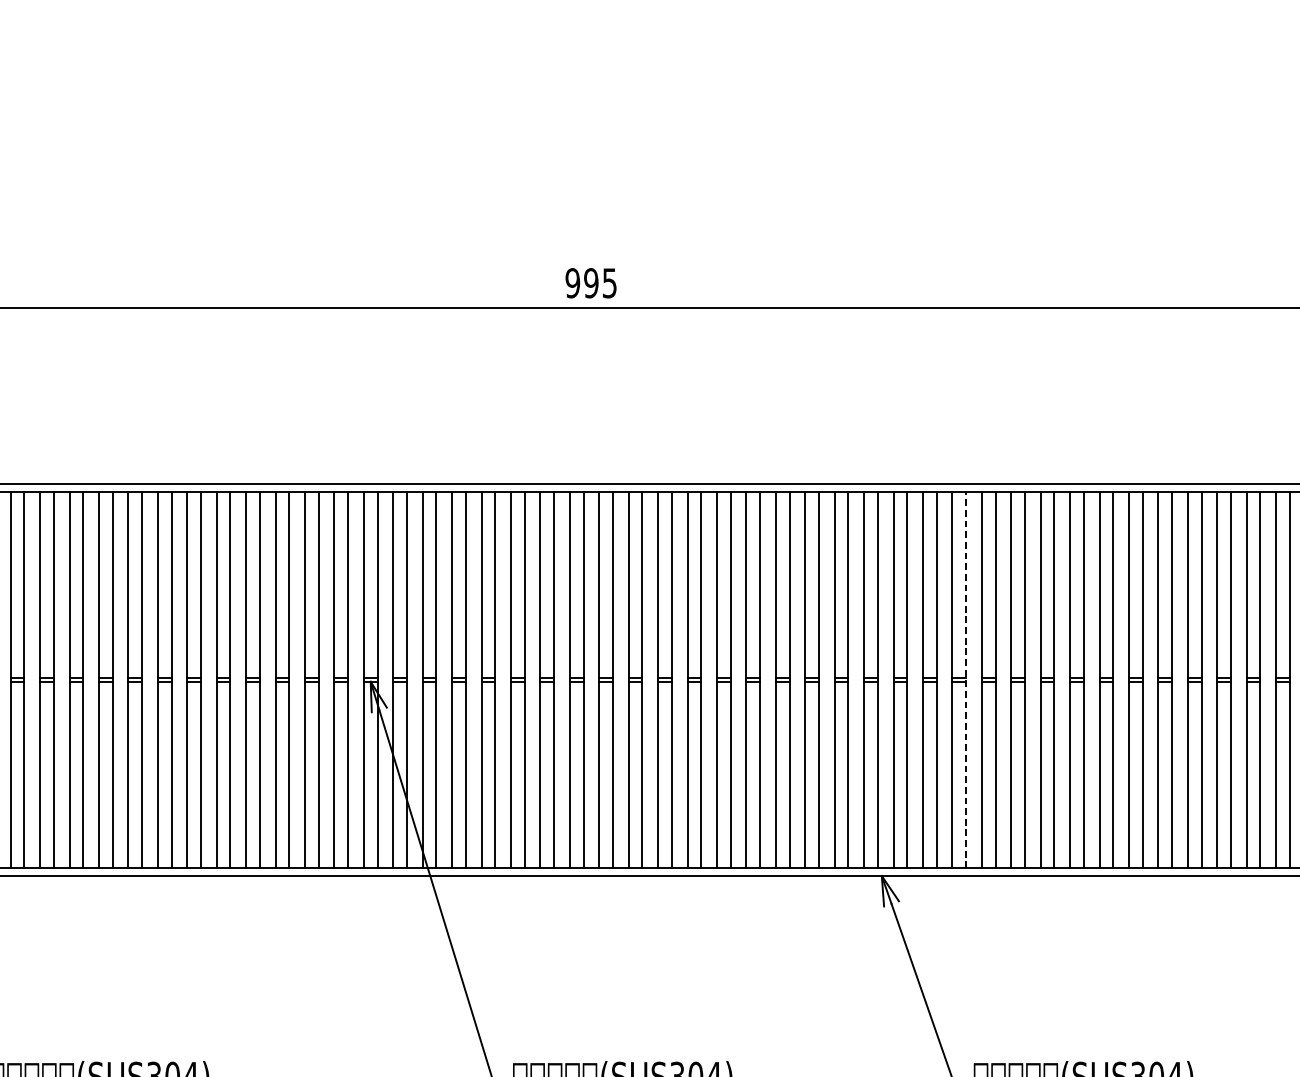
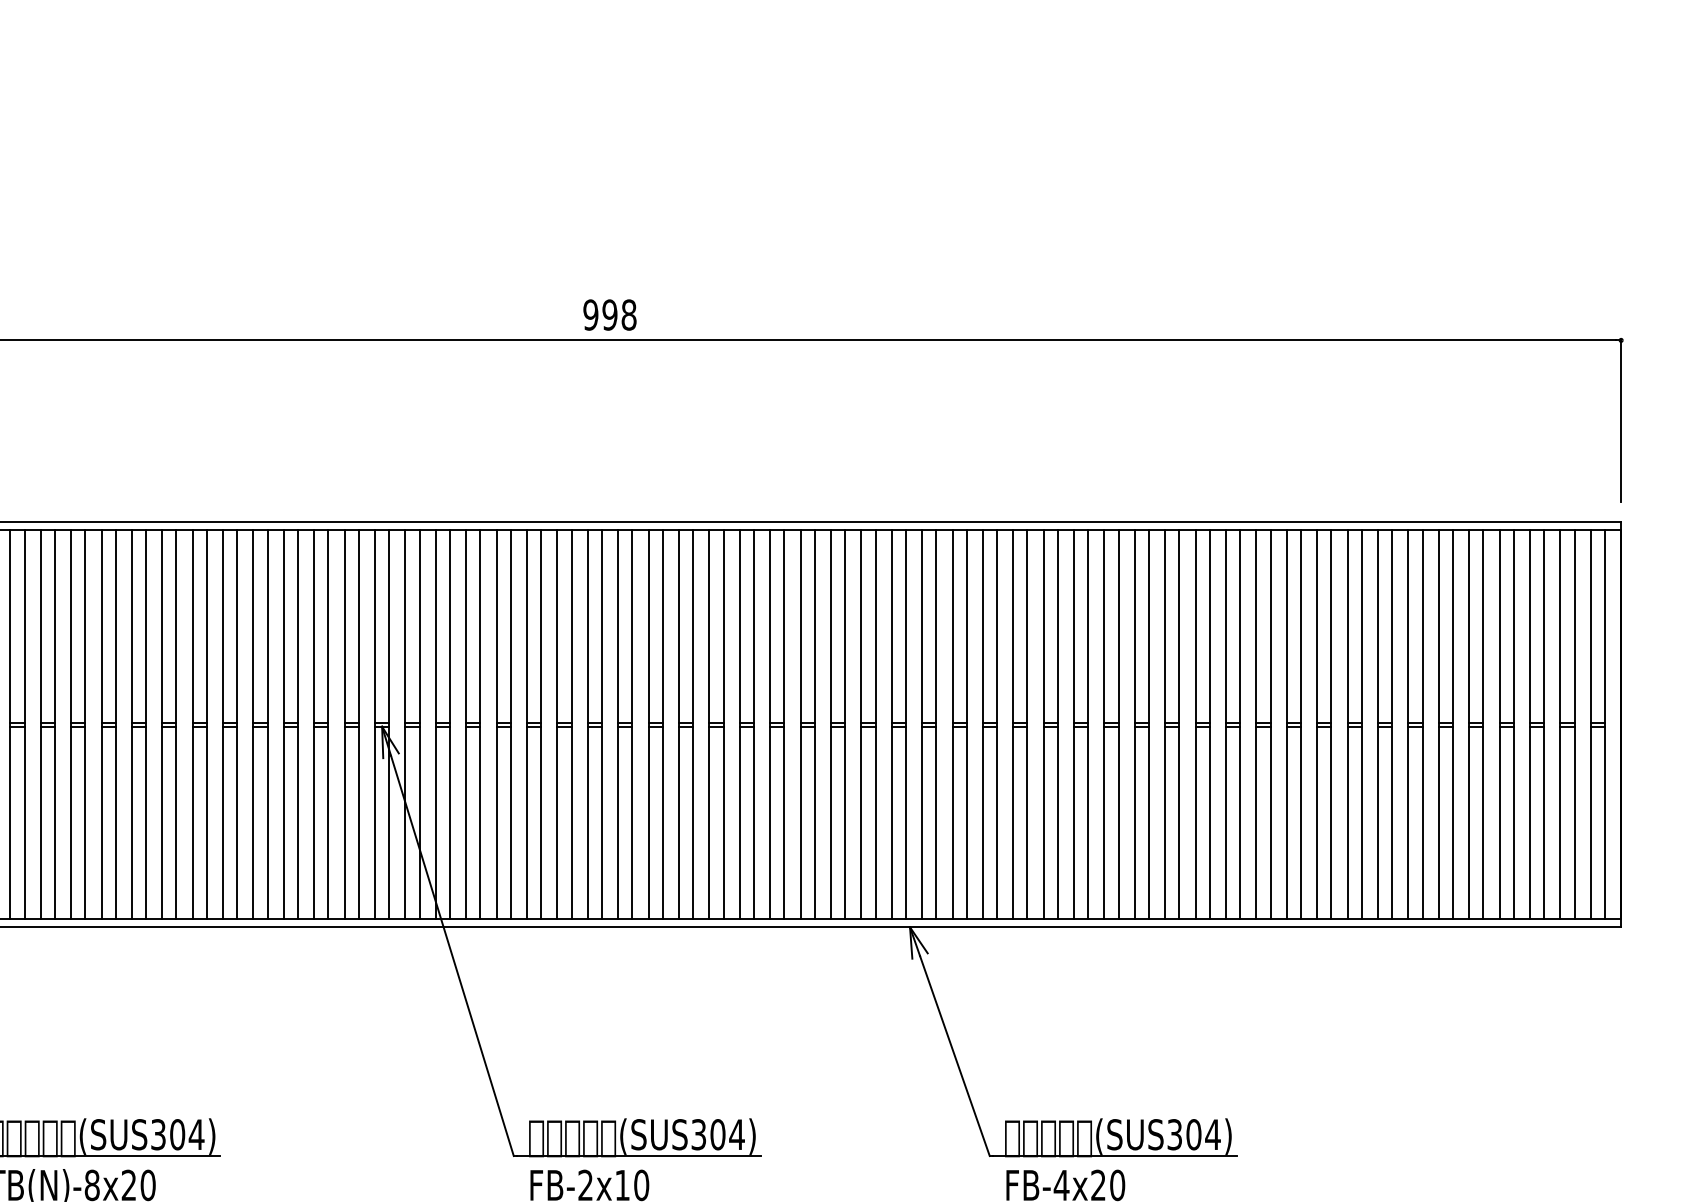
text: (609, 282) -> (628, 314), 995 -> 998
line: (966, 679) -> (997, 724), dashed -> solid

